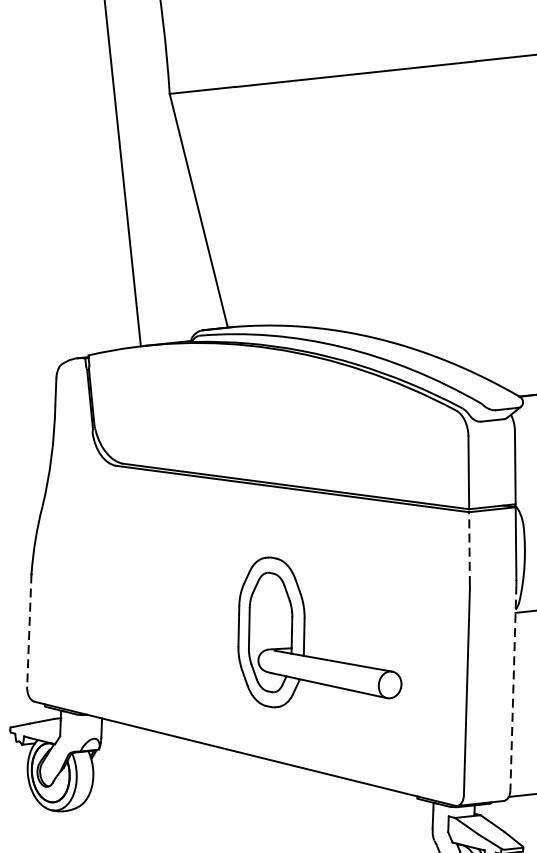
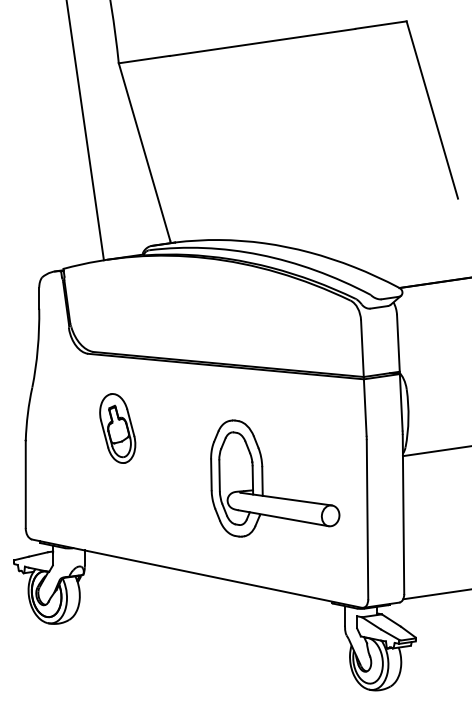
line: (469, 548) -> (365, 407), dashed -> solid
part: (150, 563) -> (117, 428), added
line: (28, 630) -> (25, 484), dashed -> solid
part: (305, 633) -> (263, 478), moved
line: (513, 687) -> (403, 514), dashed -> solid

